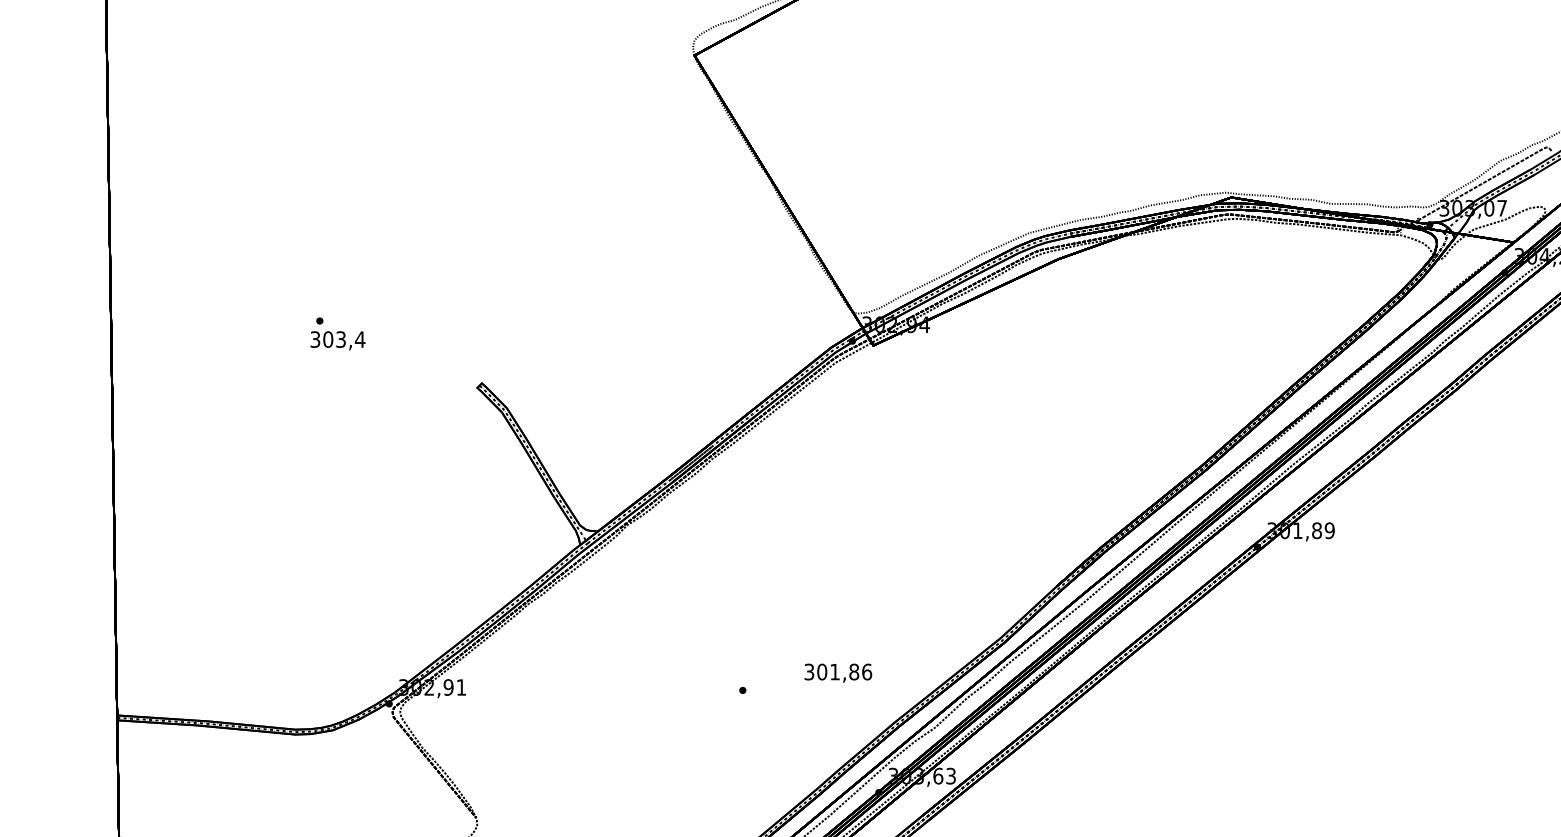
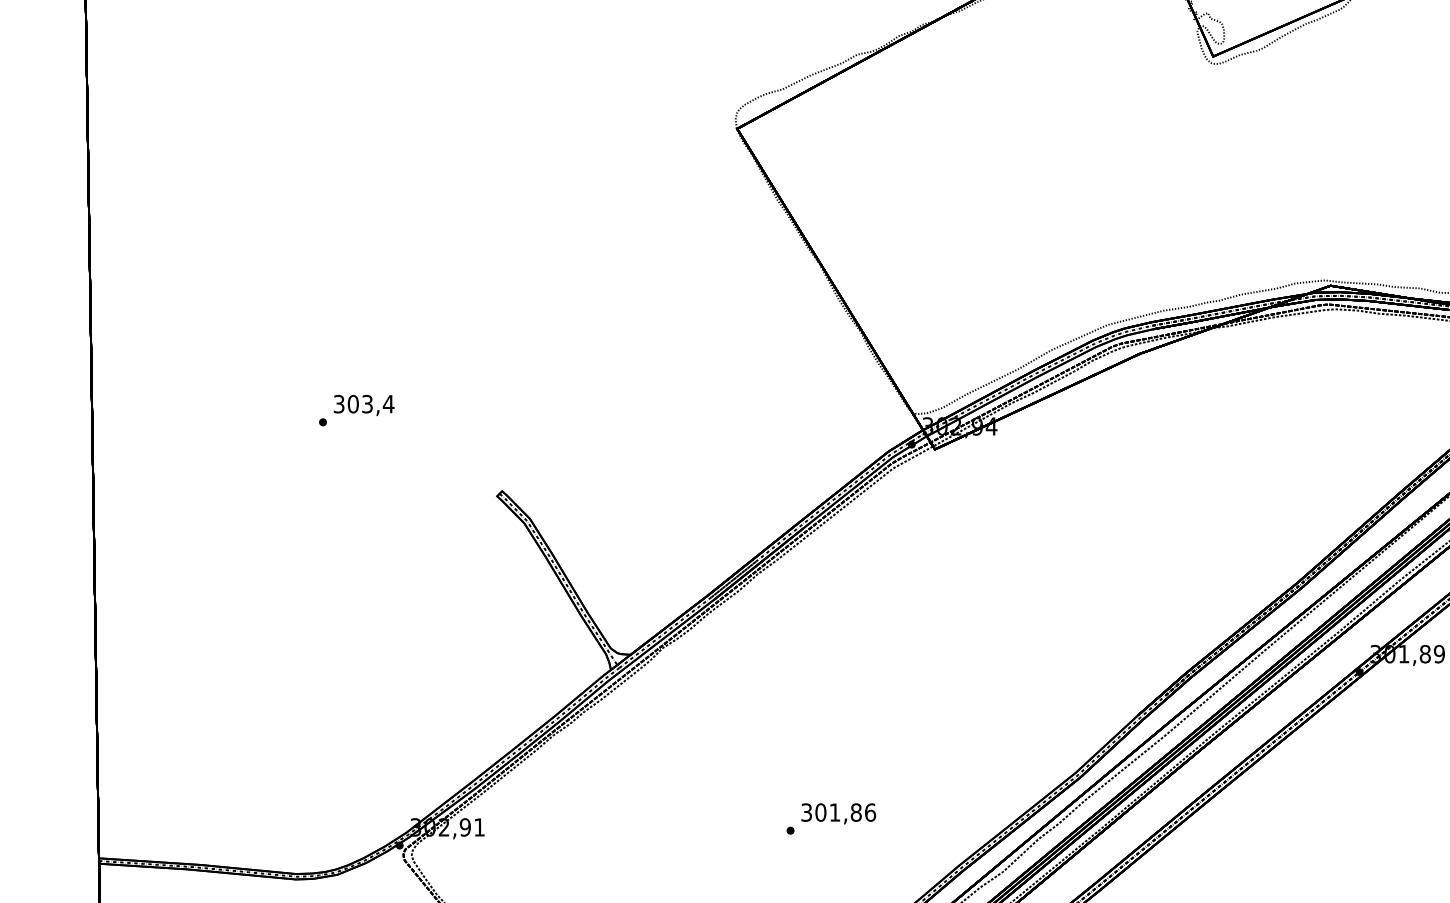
text: (337, 340) -> (363, 405), moved
text: (838, 672) -> (838, 813), moved

